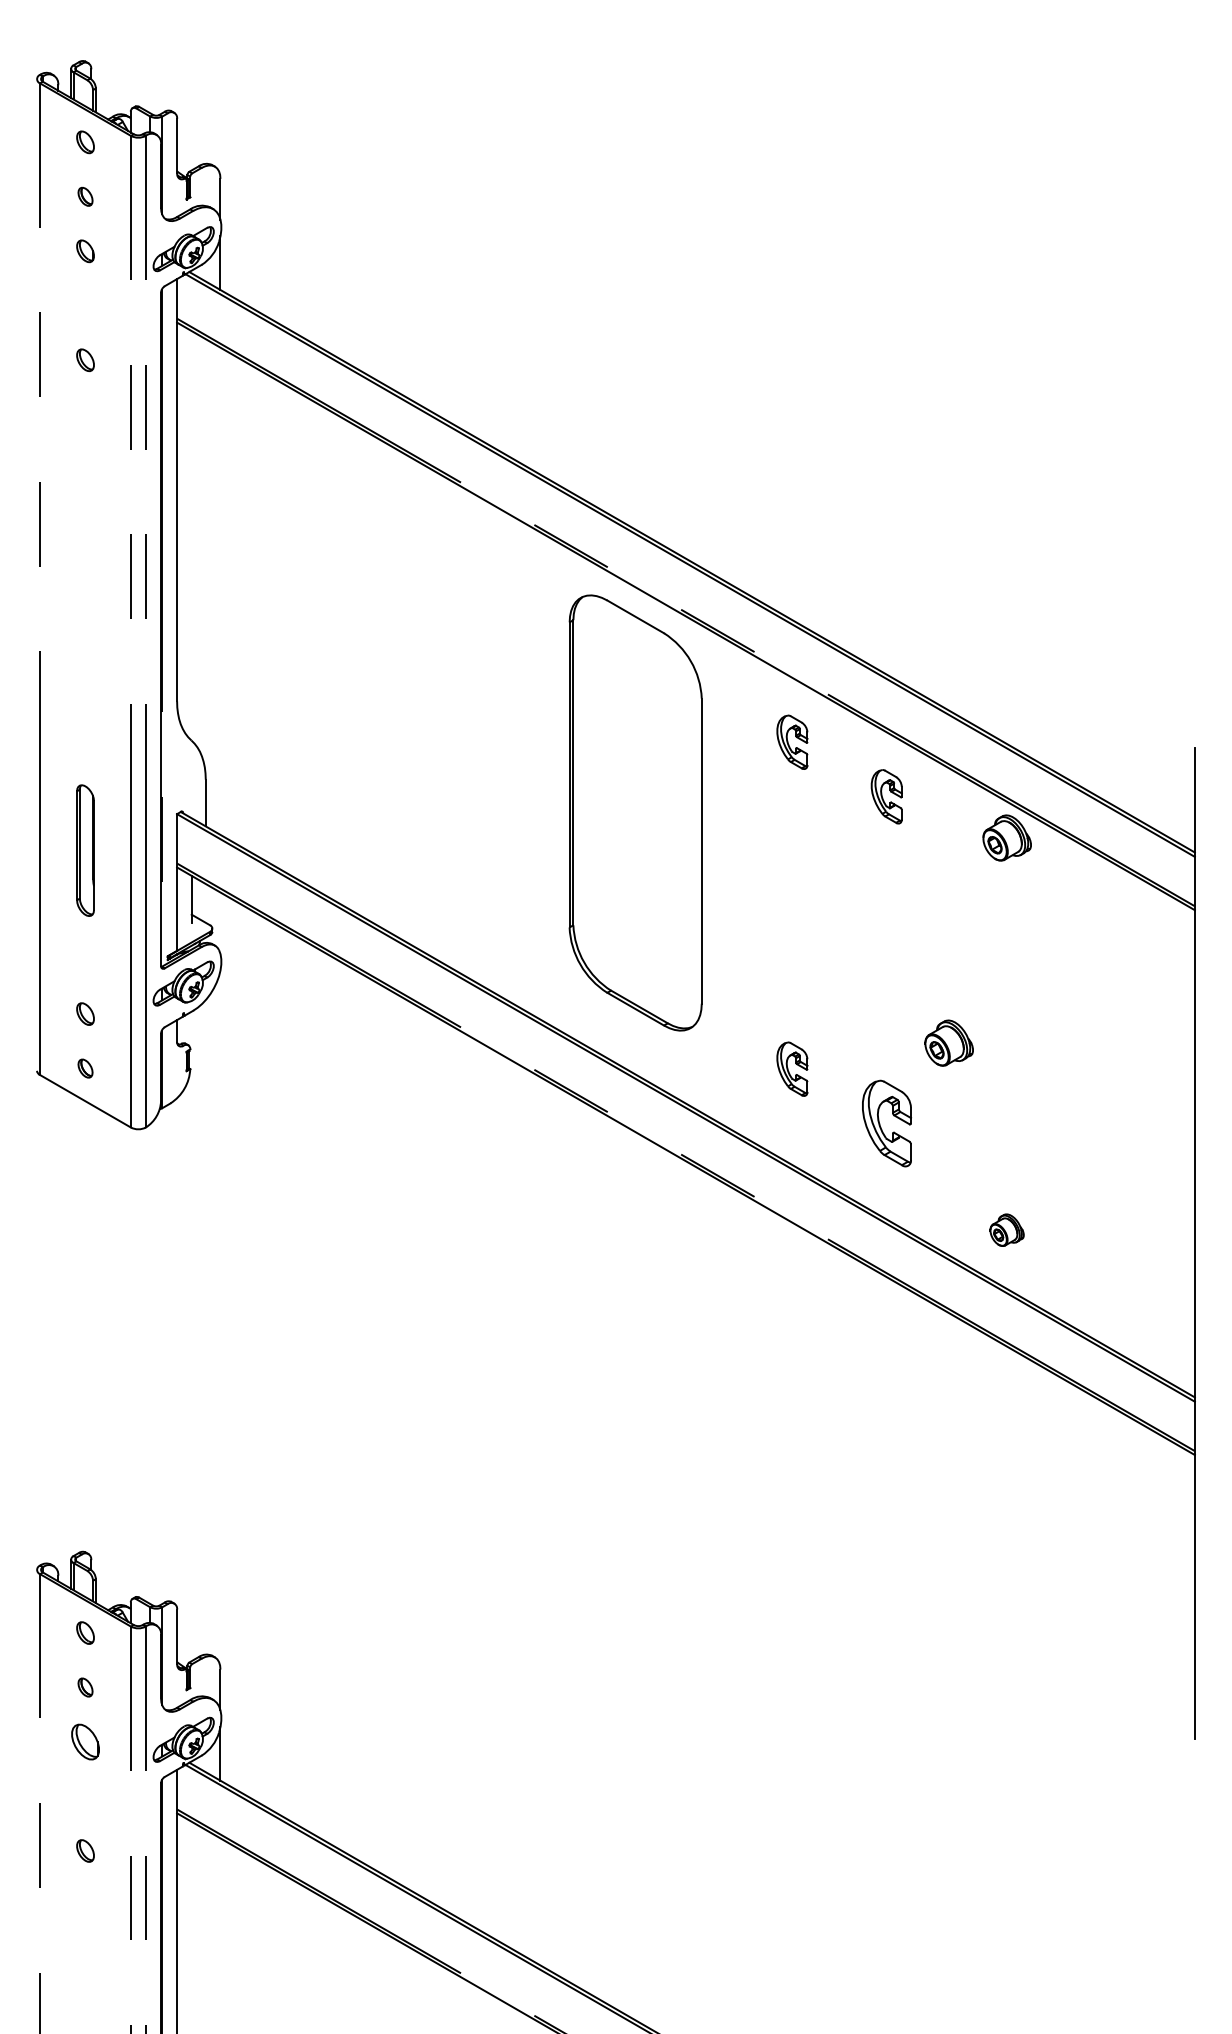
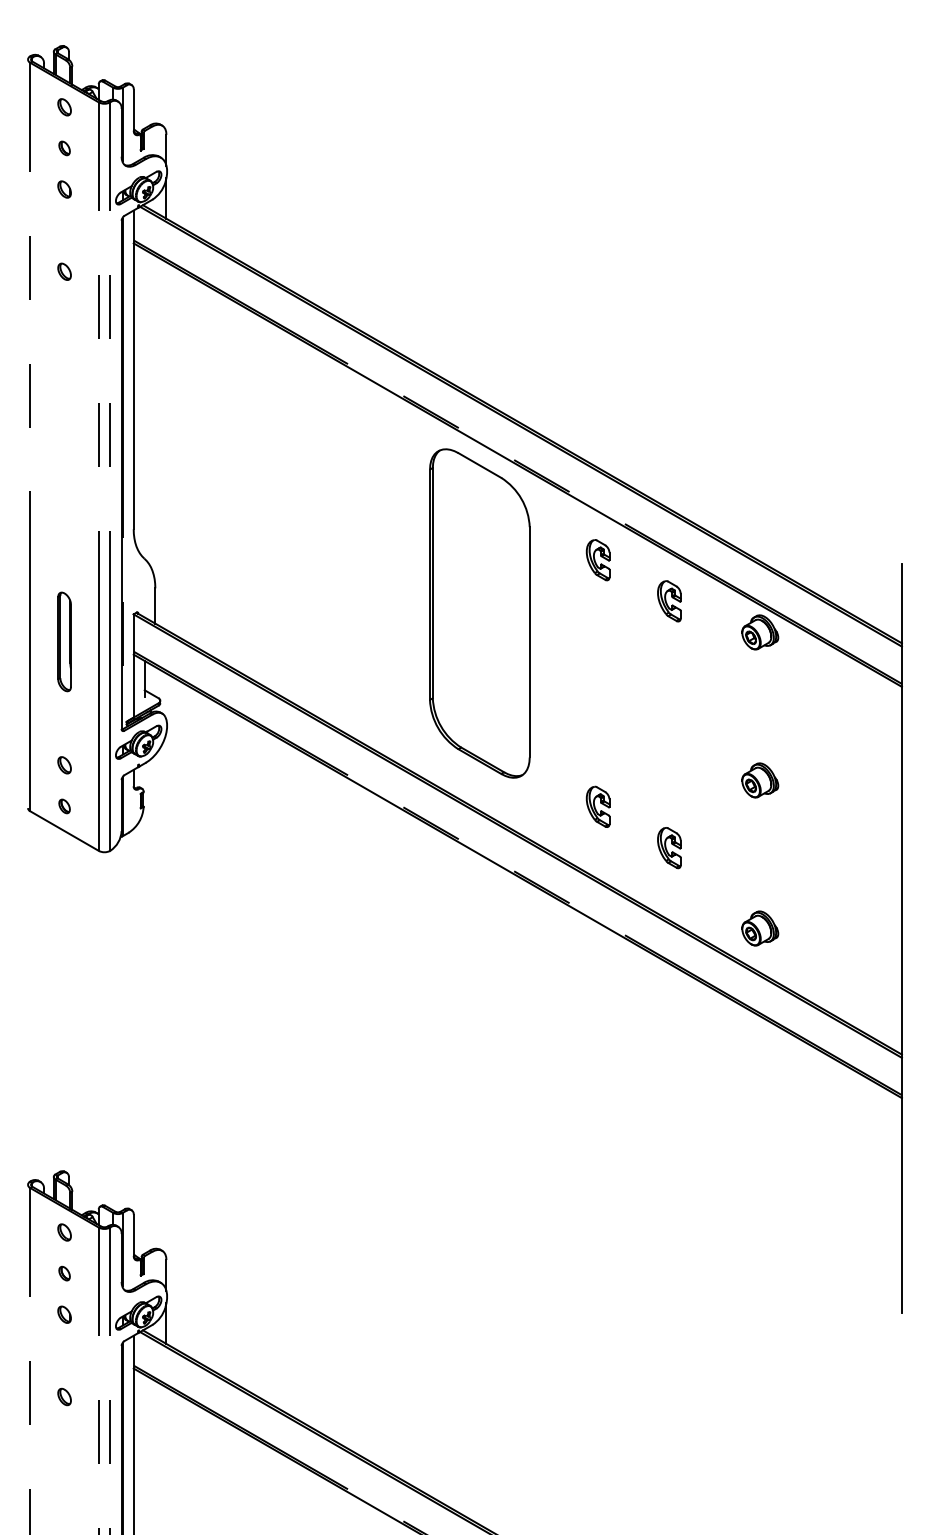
part: (948, 1042) -> (759, 779), moved
part: (886, 1123) -> (669, 847), size x0.62
part: (1006, 1229) -> (759, 927), size x1.43
part: (85, 1741) -> (64, 1314), size x0.62

